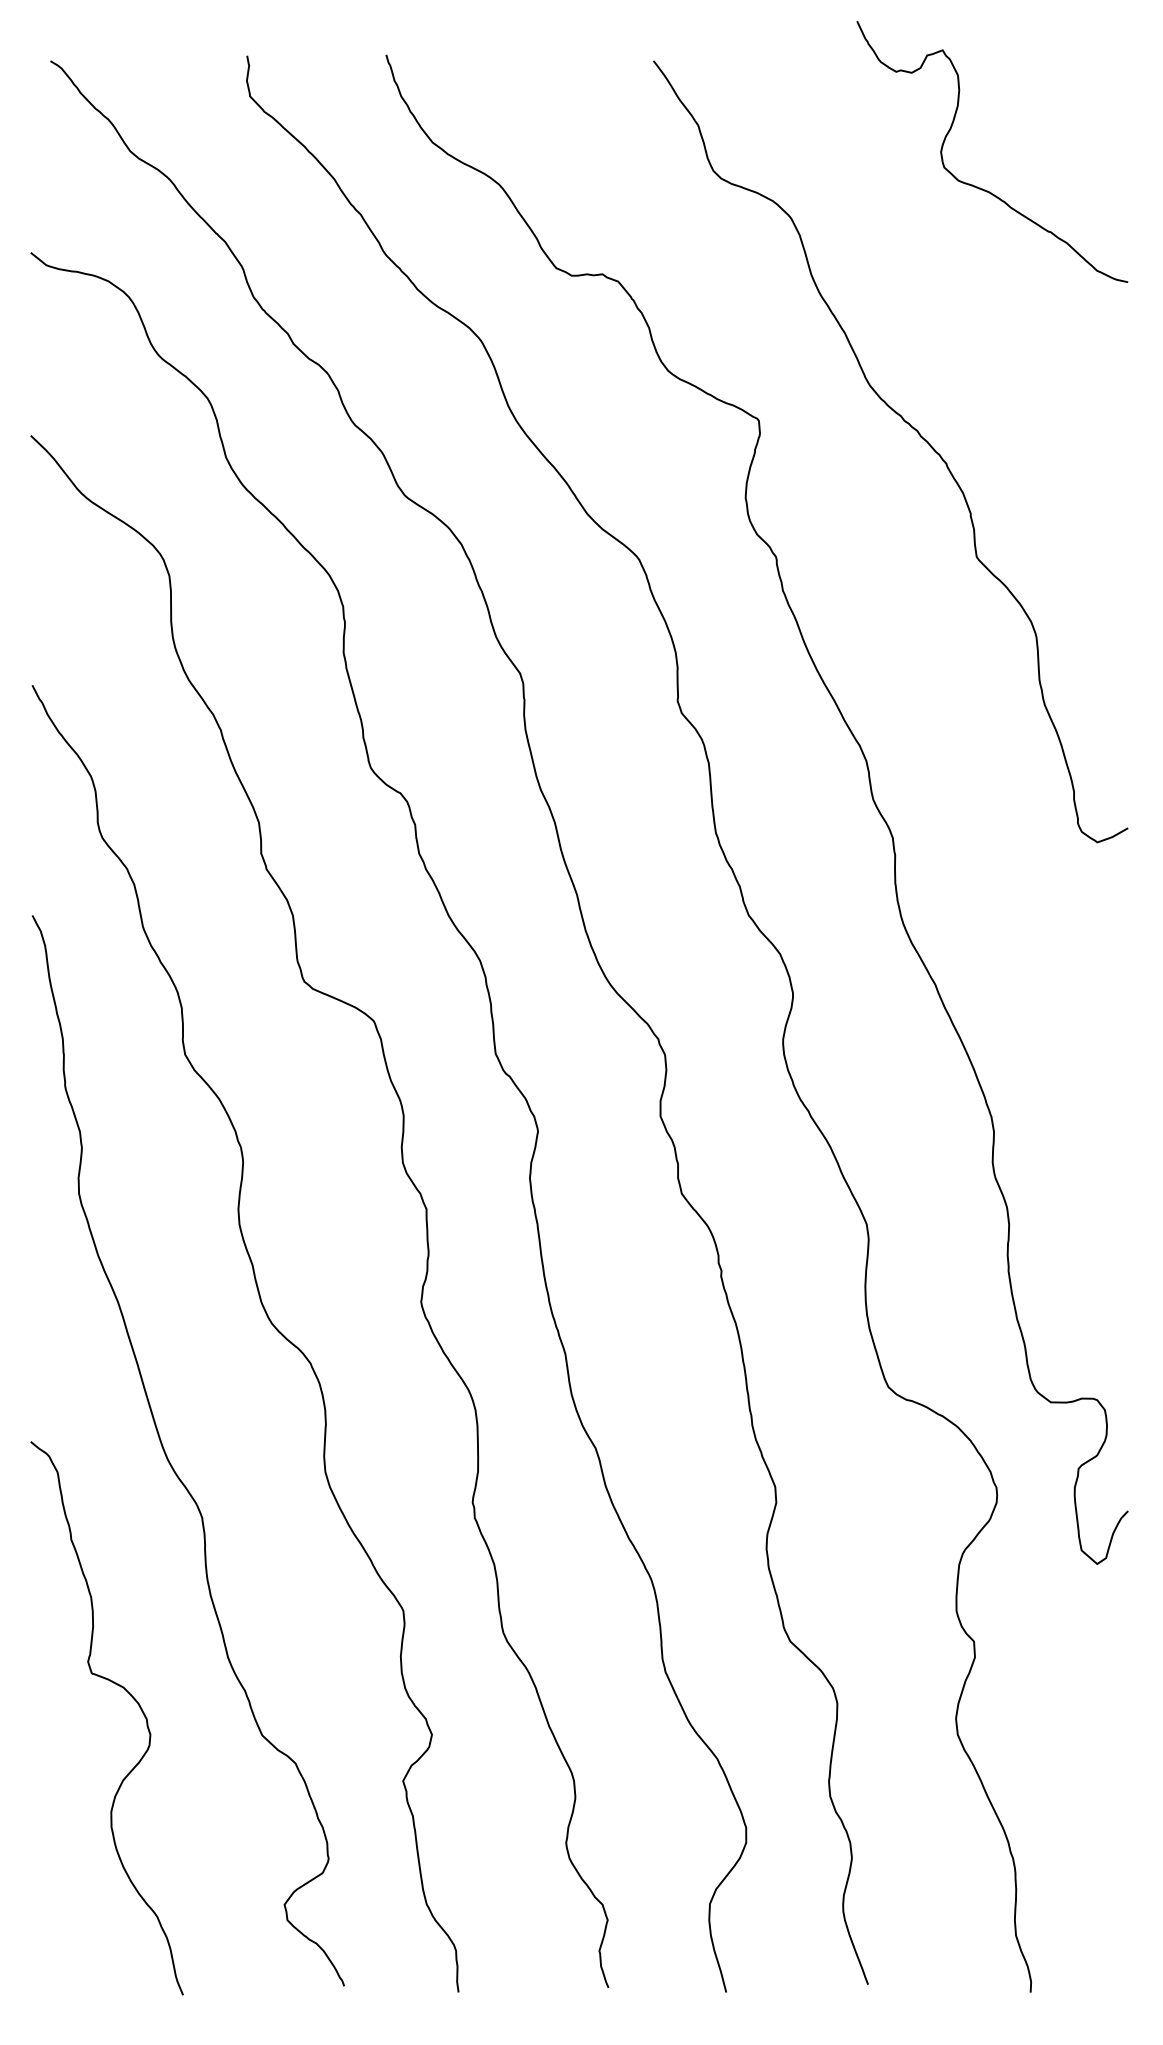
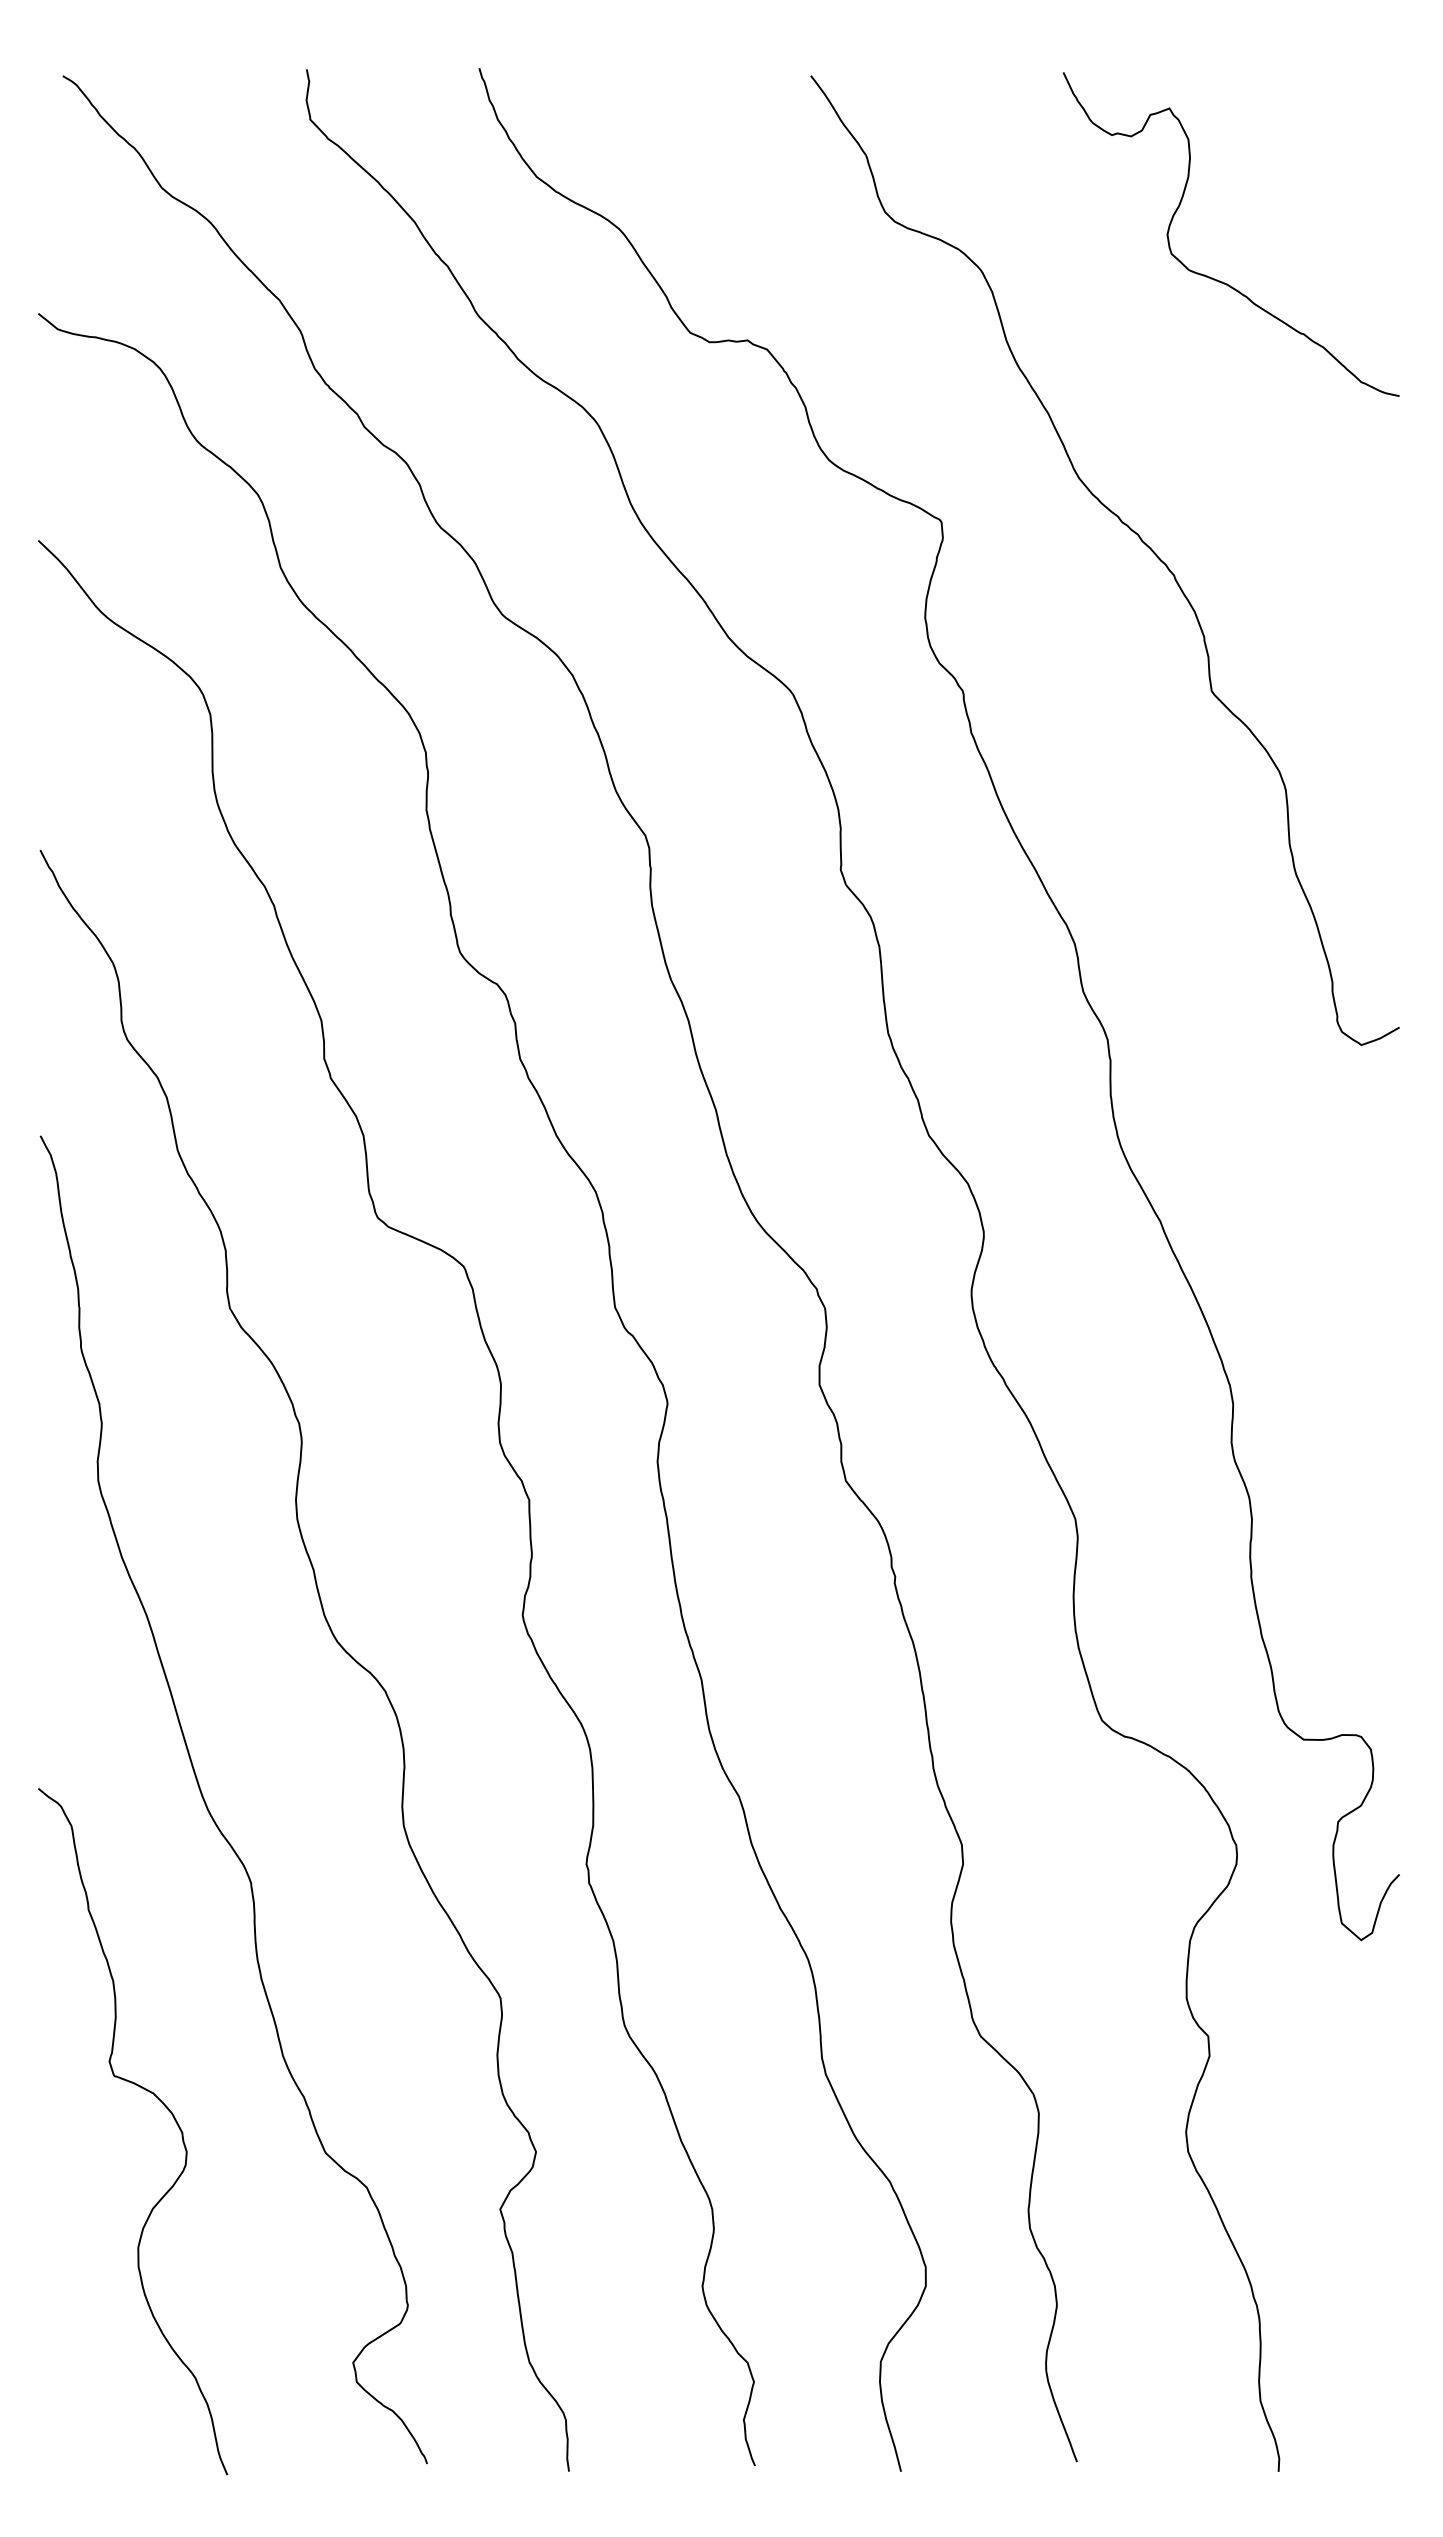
curve: (980, 187) -> (1216, 278), moved

